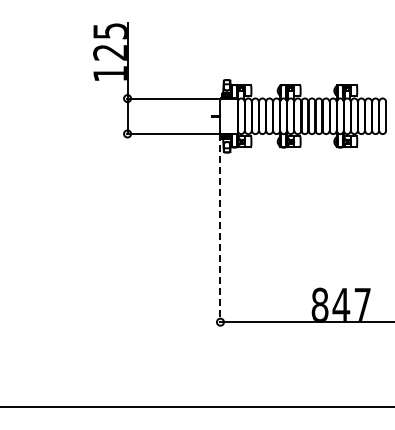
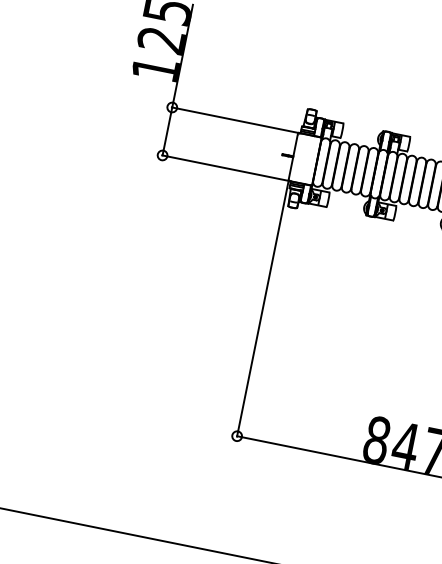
line: (220, 228) -> (262, 309), dashed -> solid

